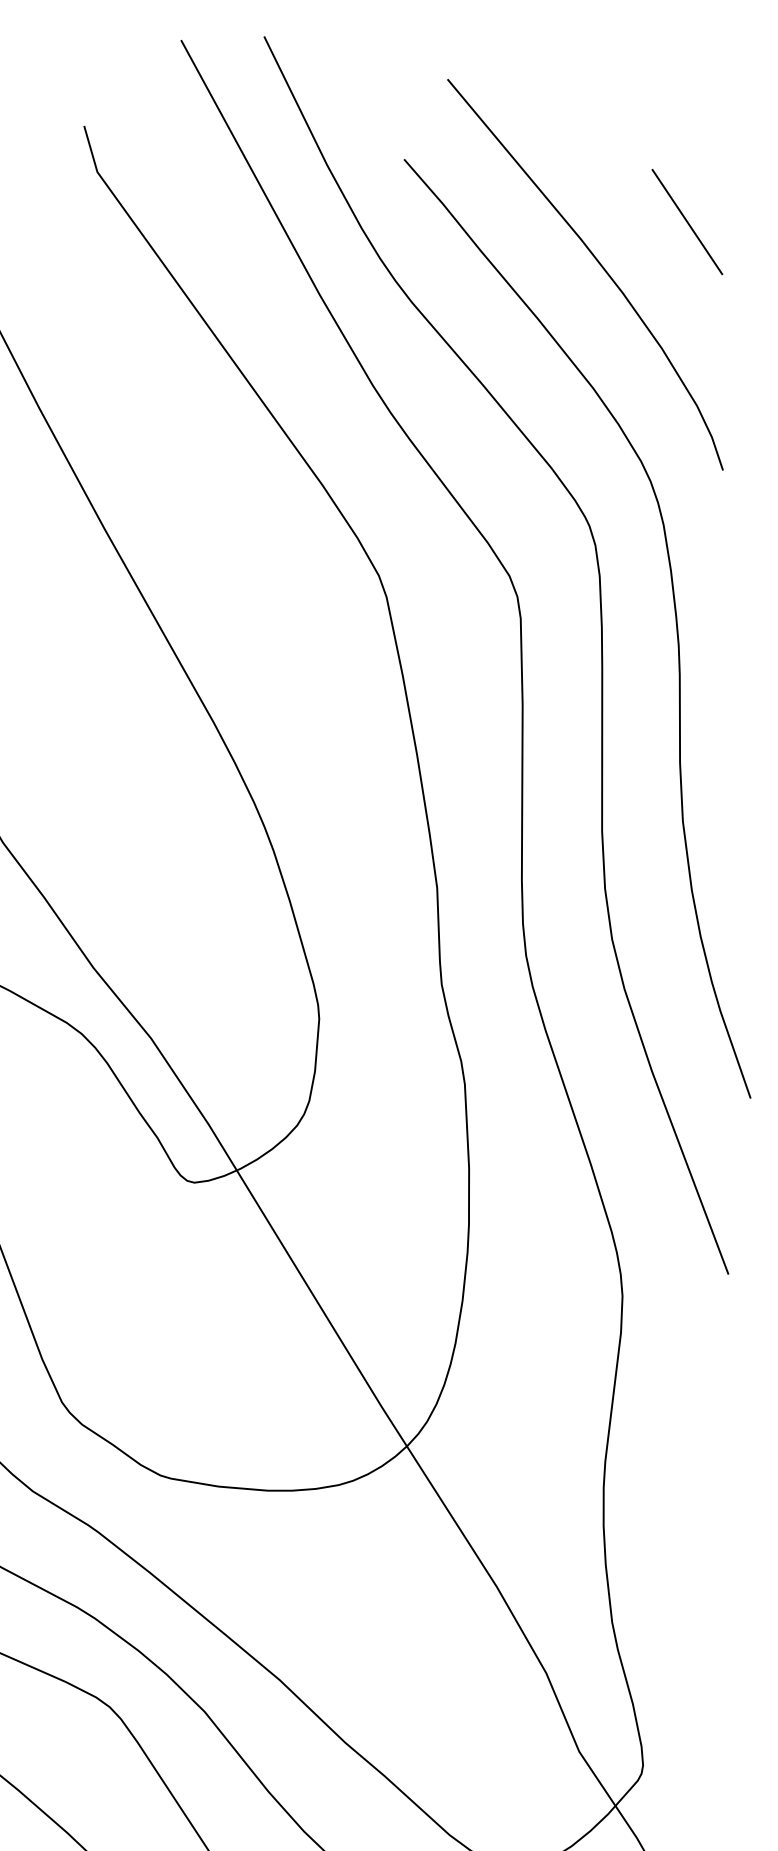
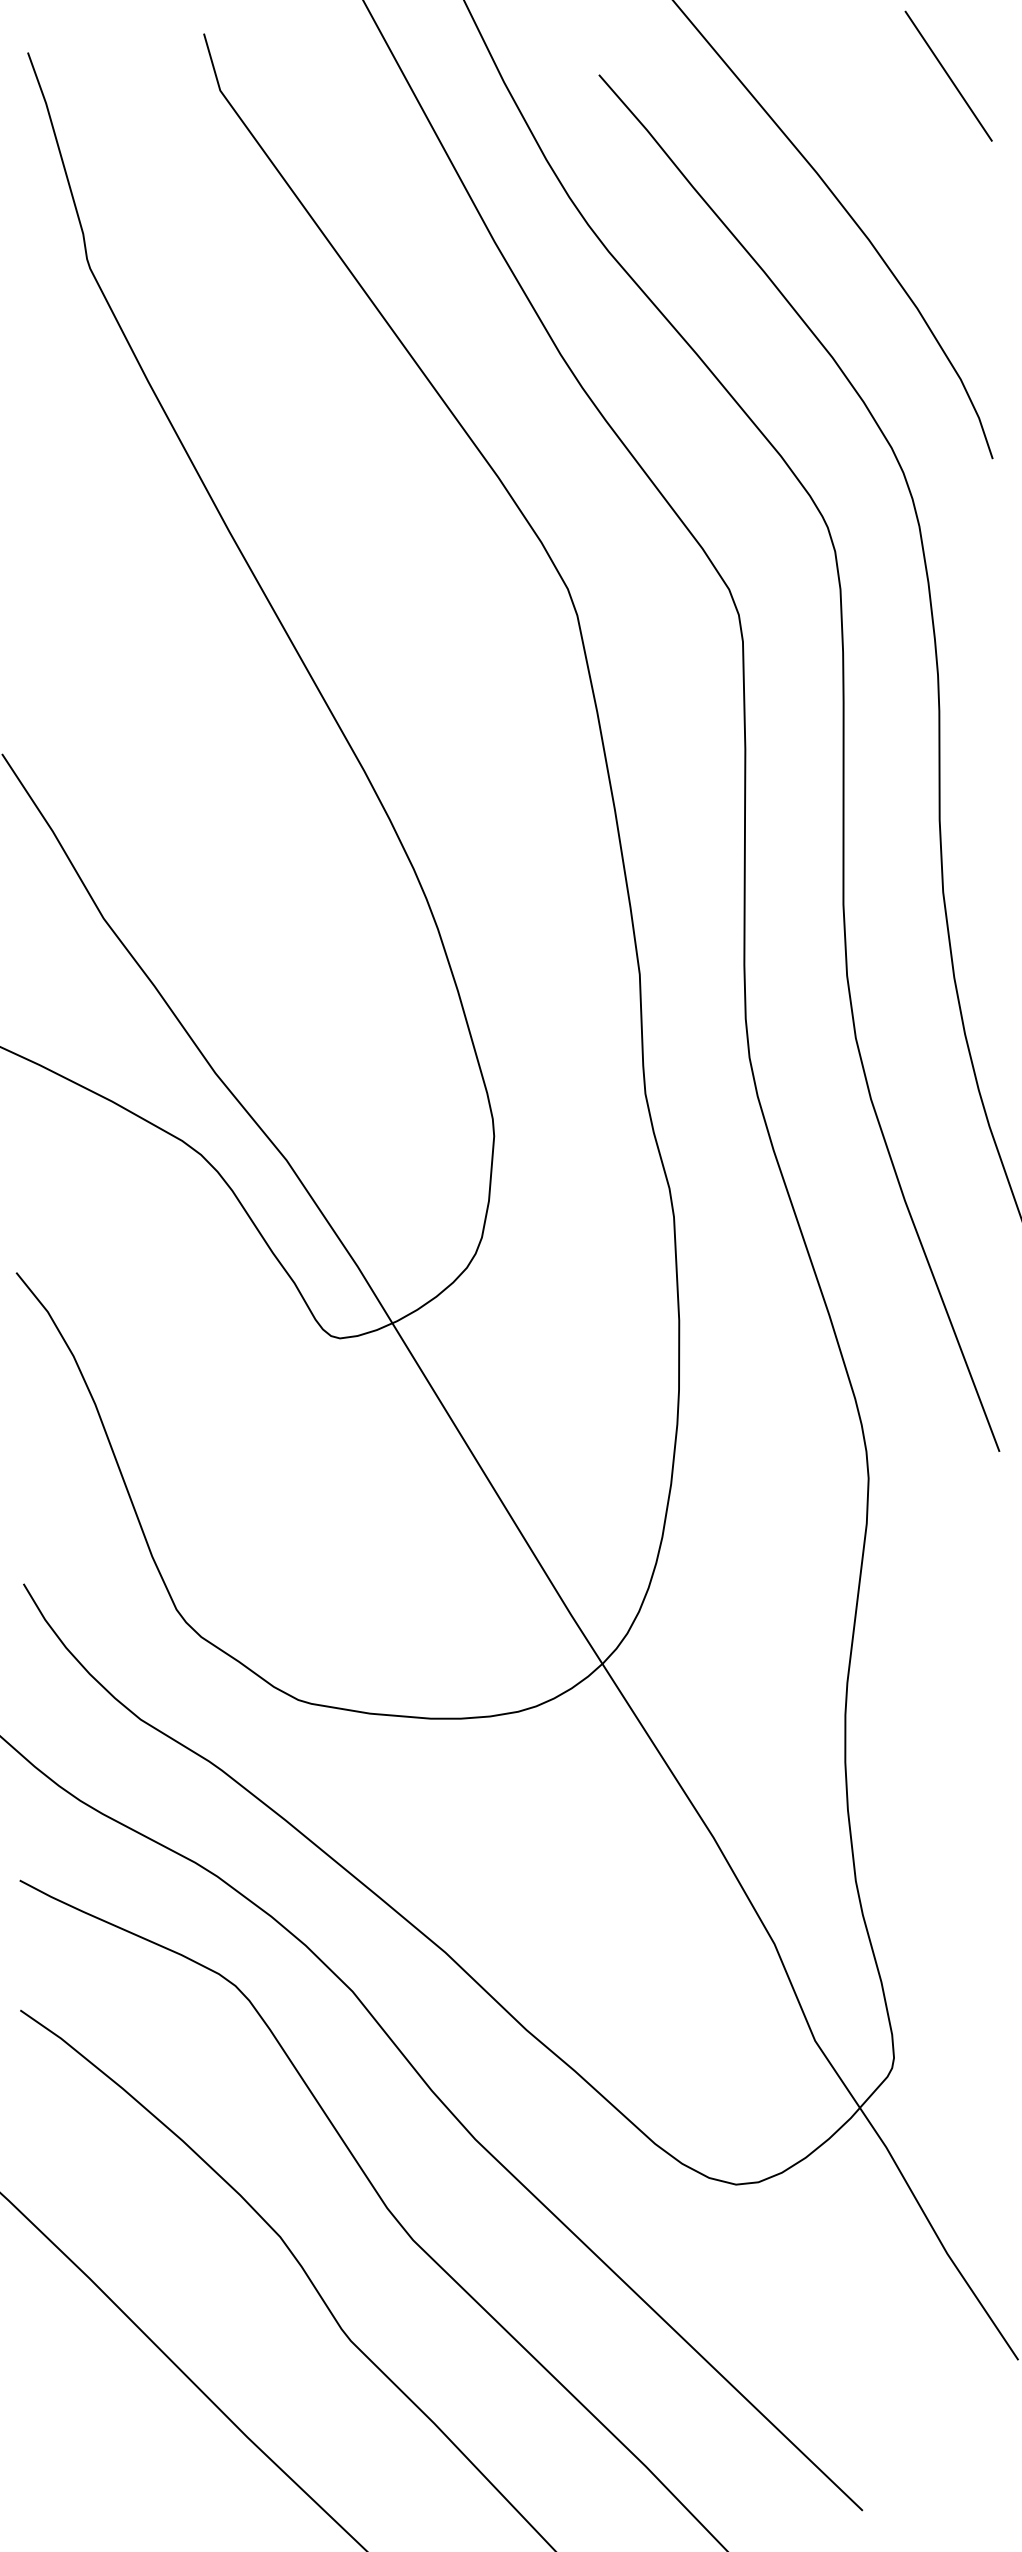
line: (687, 221) -> (948, 75), moved

